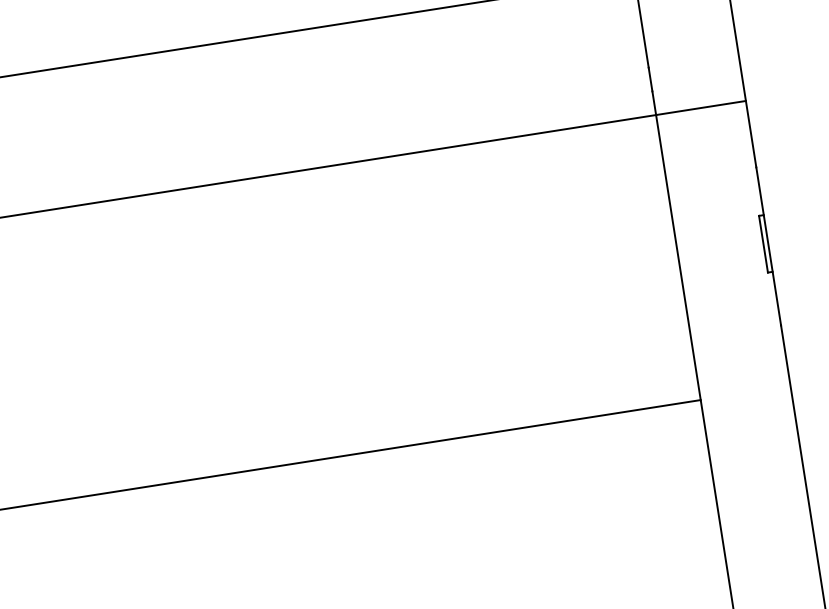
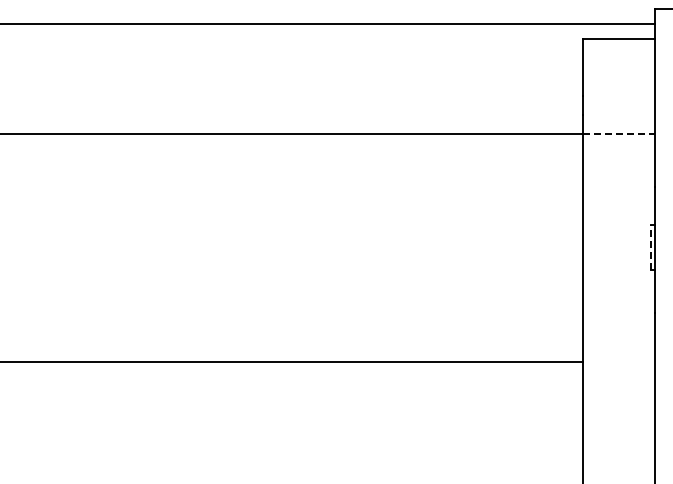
line: (700, 107) -> (618, 133), solid -> dashed
line: (763, 243) -> (650, 247), solid -> dashed

